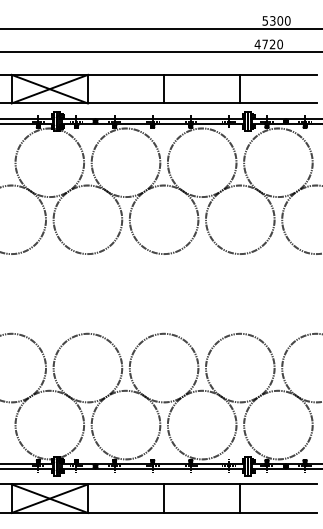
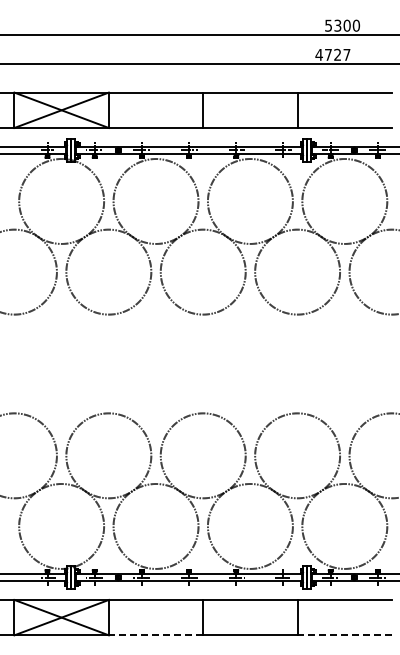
text: (279, 44) -> (346, 54), 4720 -> 4727
line: (125, 513) -> (155, 635), solid -> dashed
line: (278, 513) -> (344, 635), solid -> dashed

